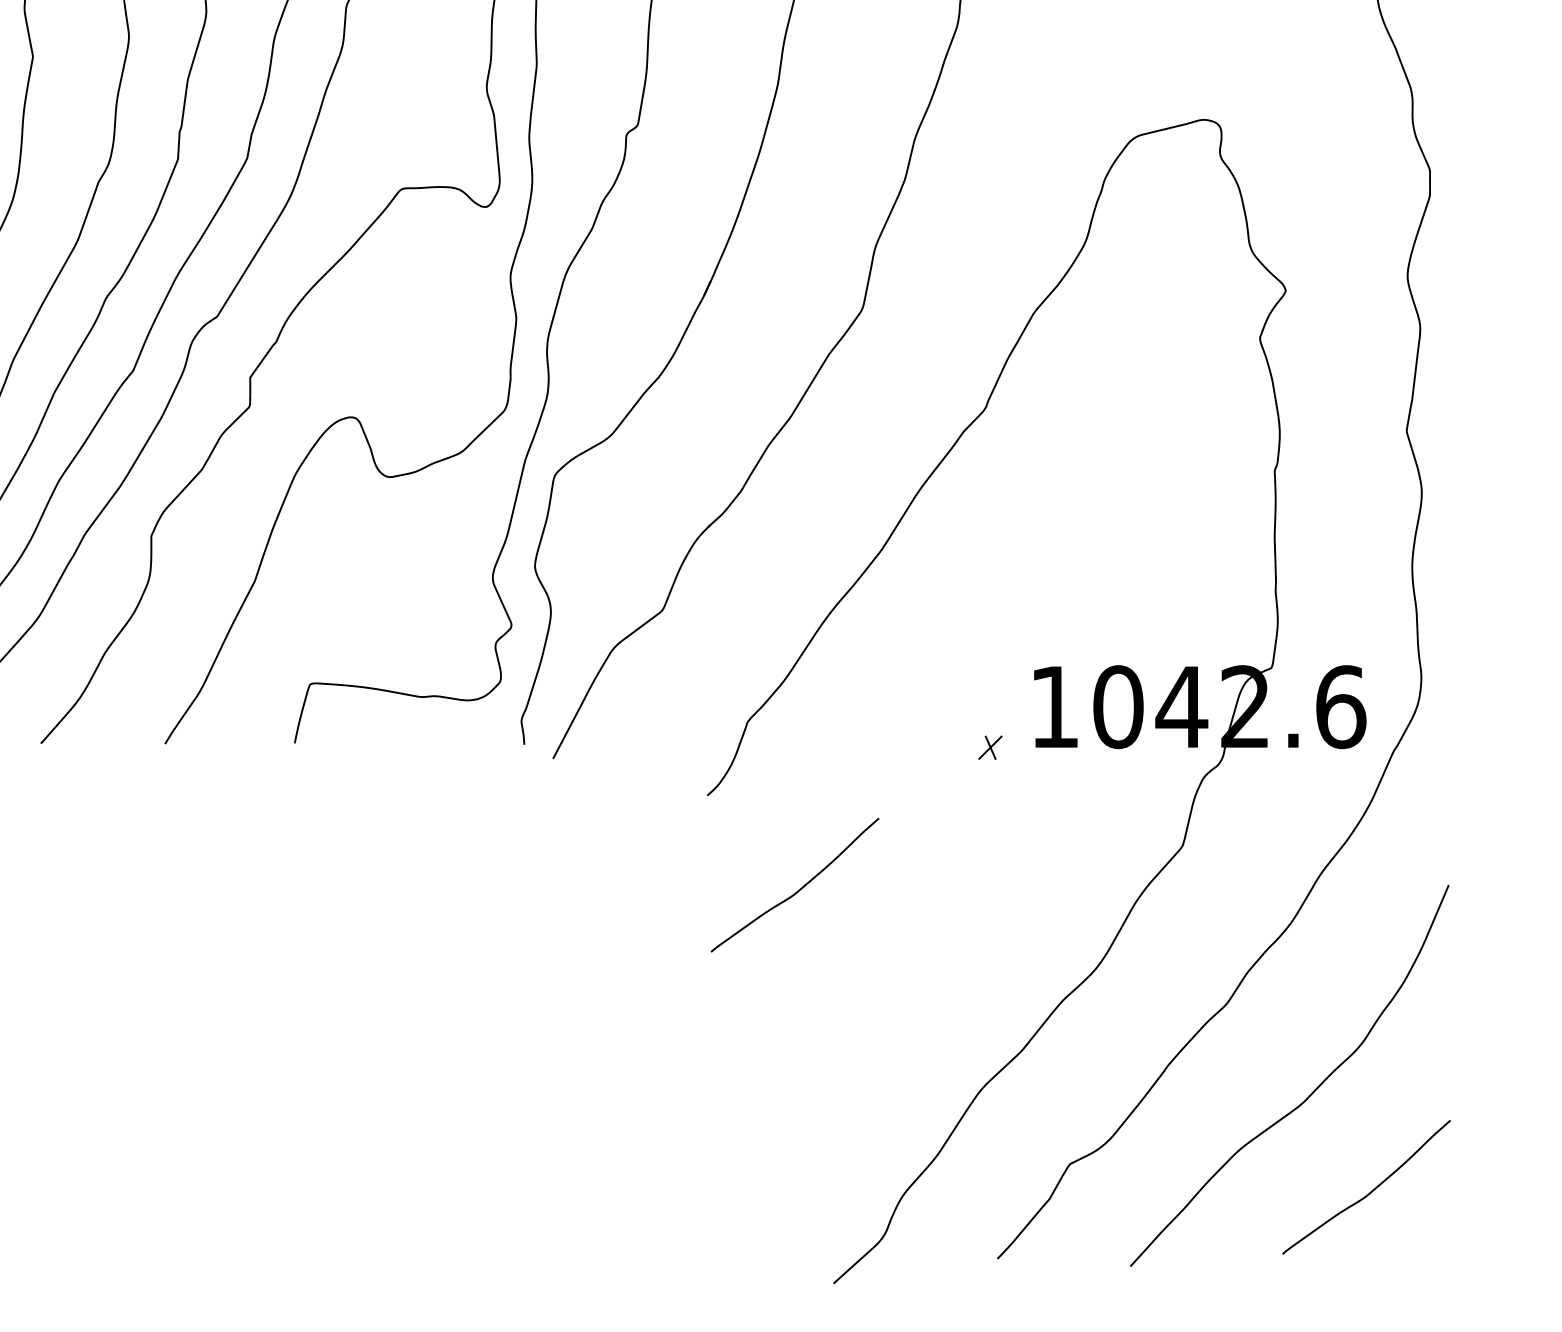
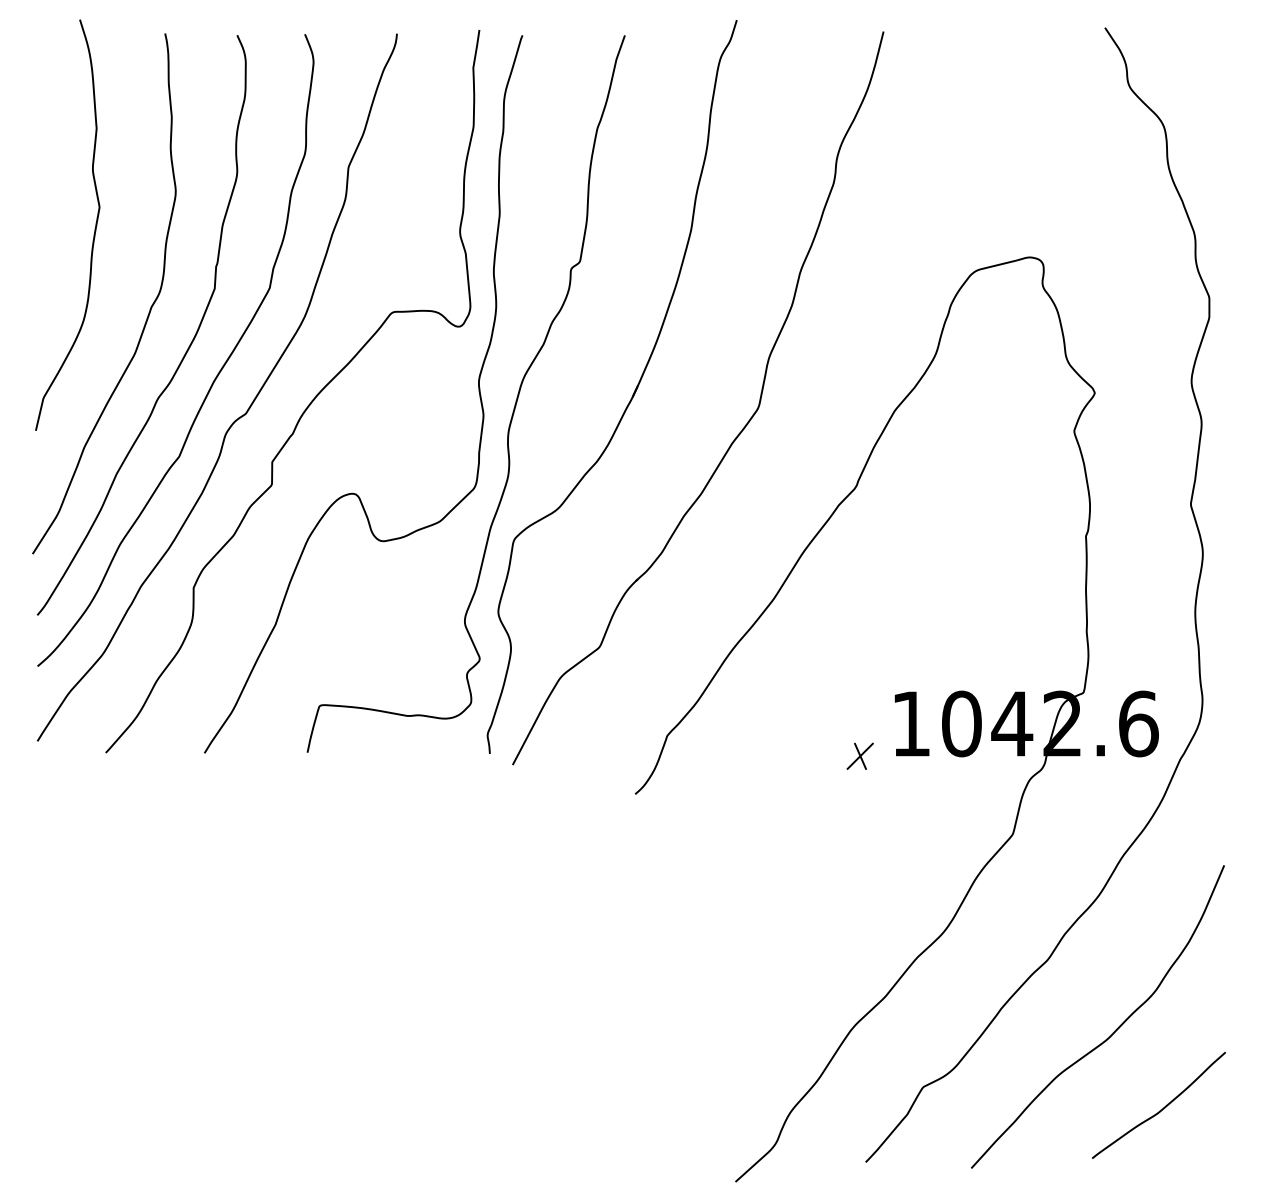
part: (989, 746) -> (859, 755), size x1.43
curve: (796, 890) -> (706, 869), removed

